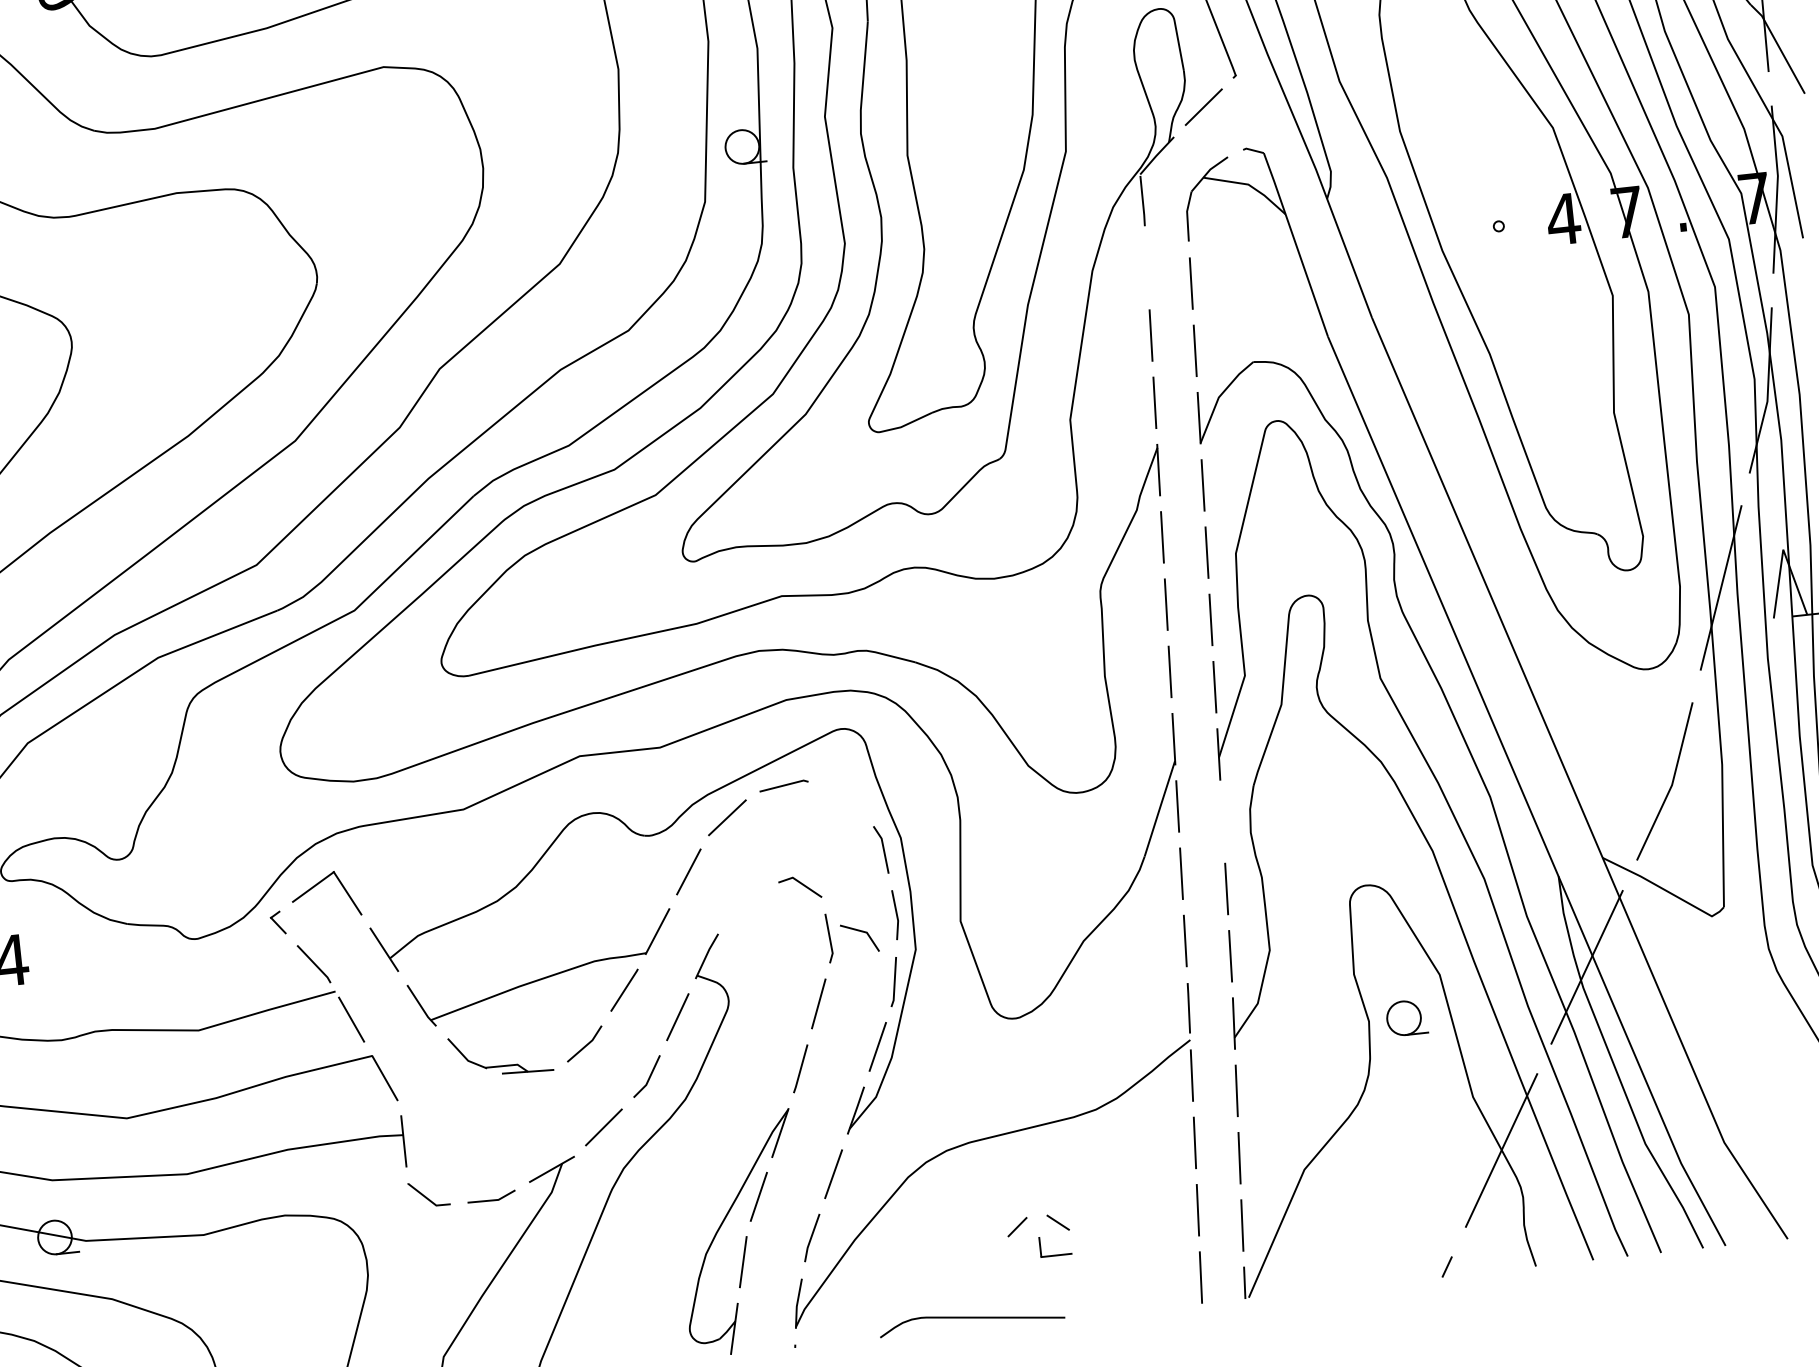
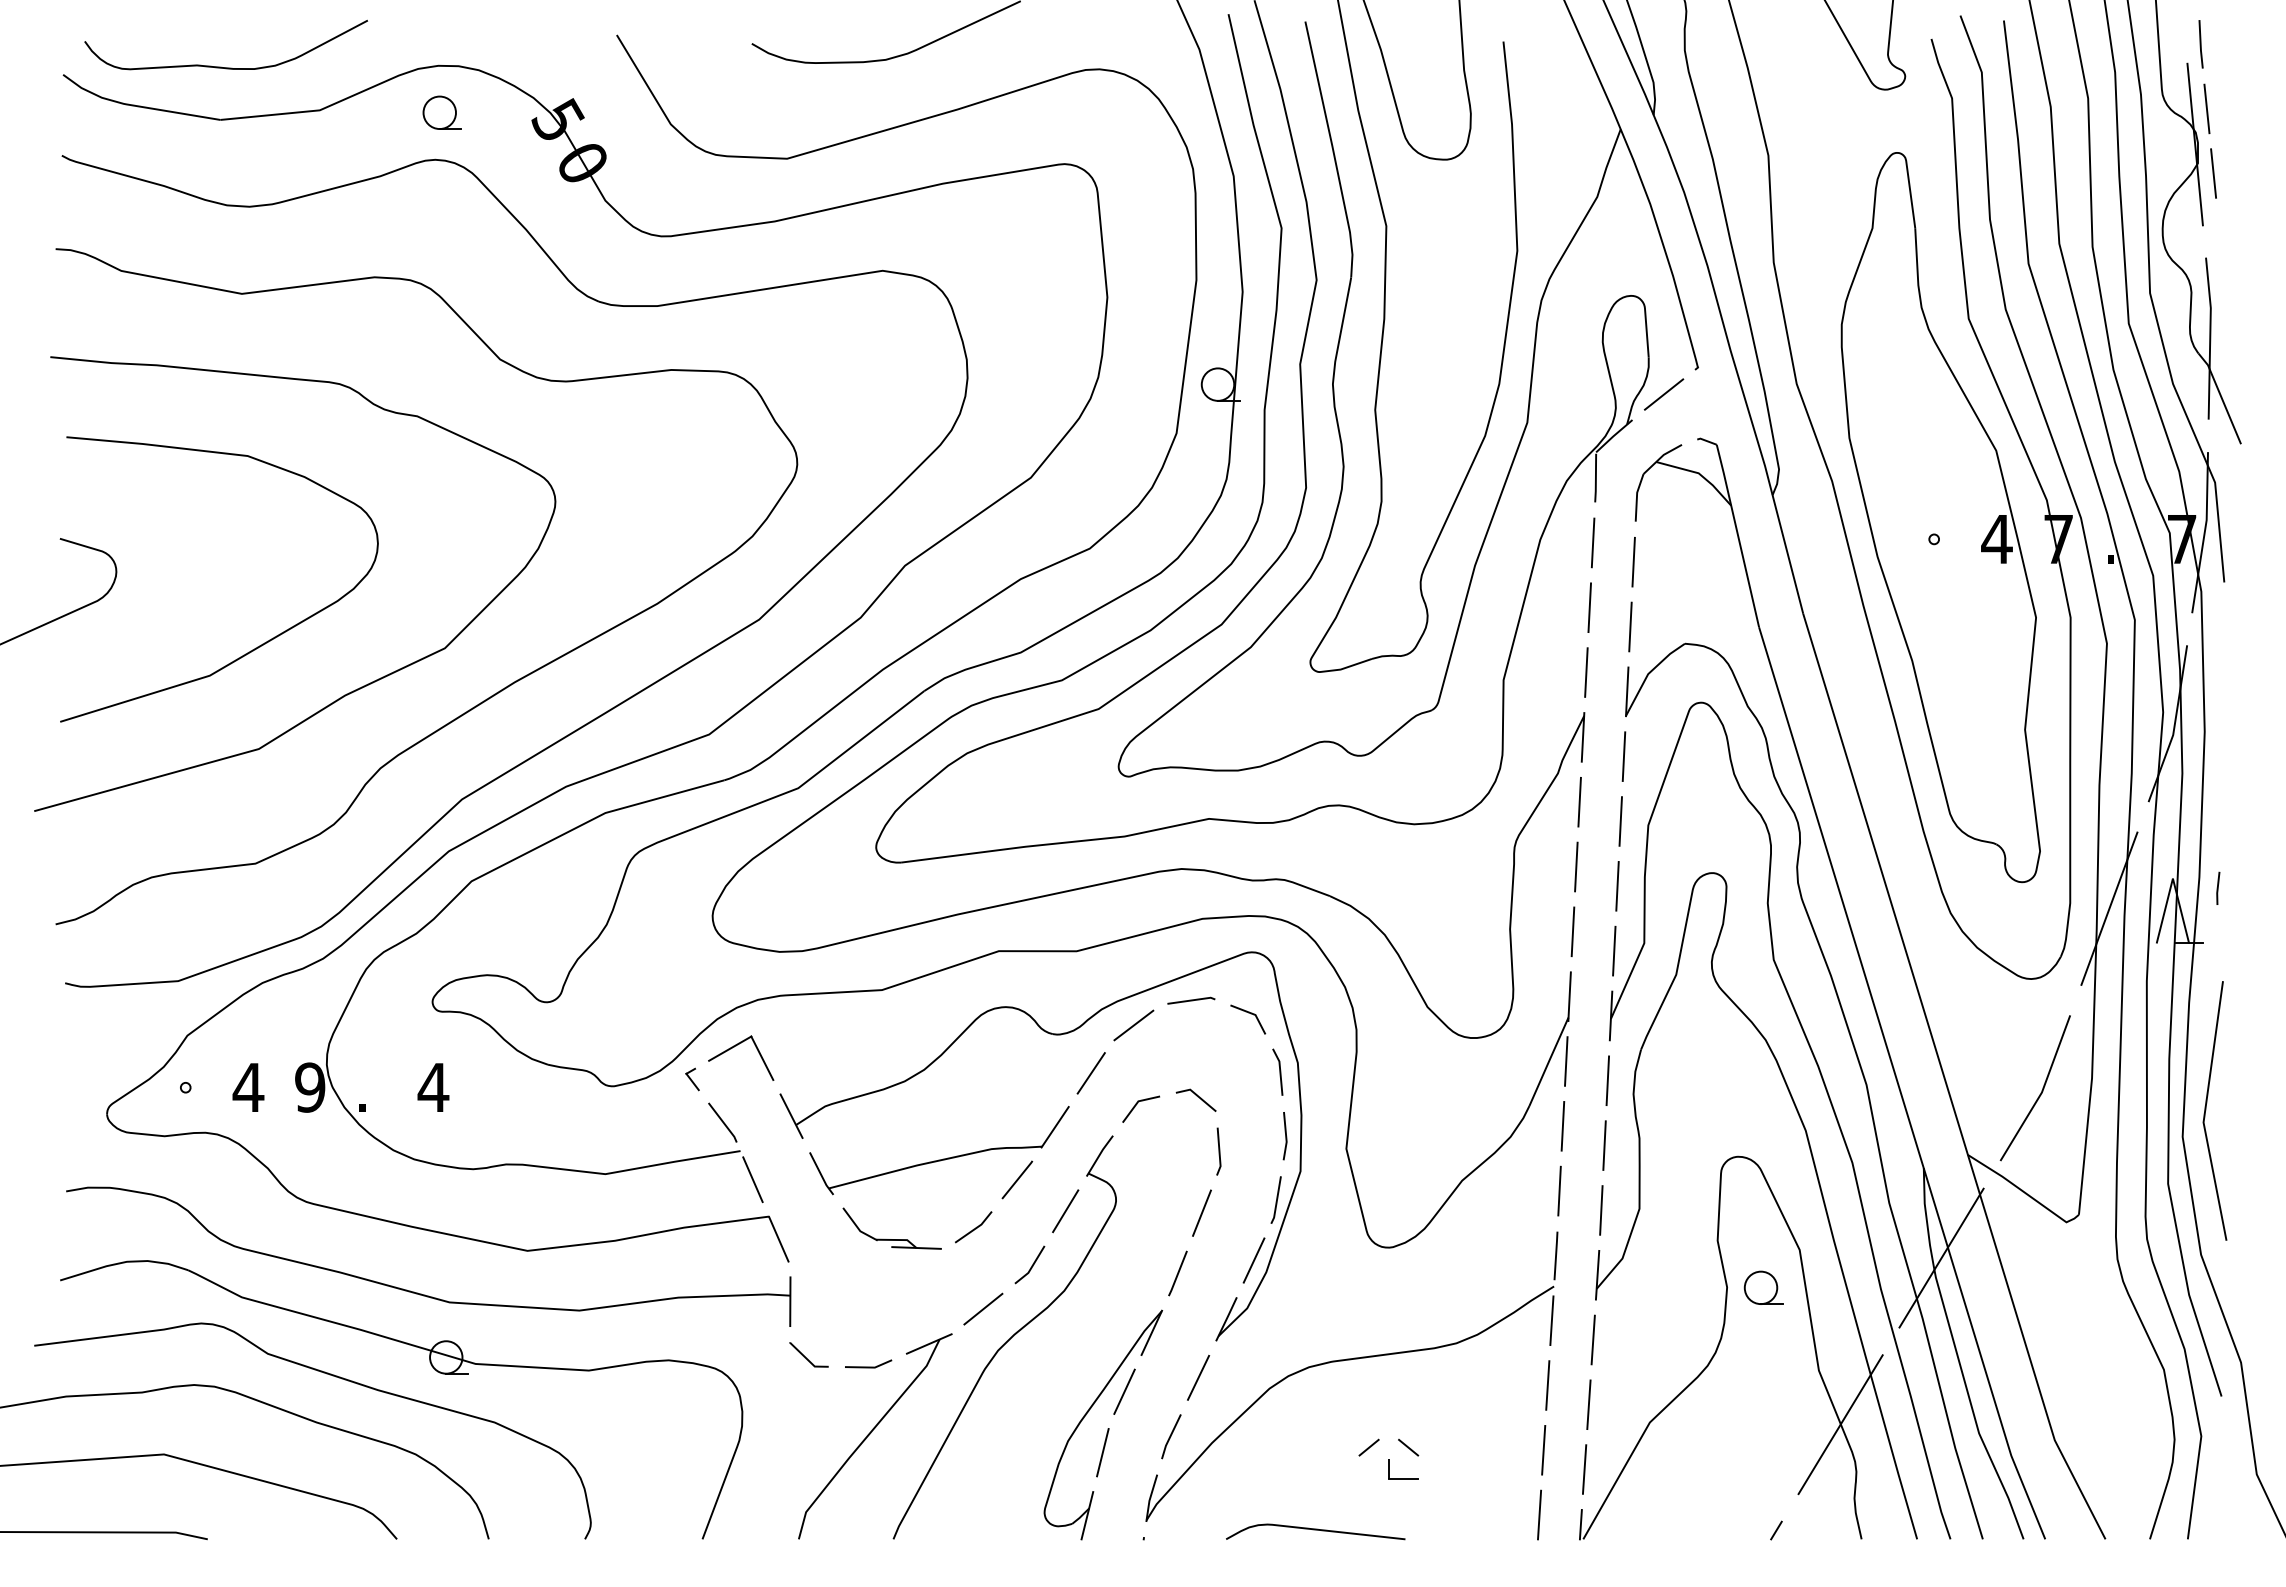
line: (1146, 267) -> (1592, 542), added
line: (1222, 821) -> (1607, 1080), added
line: (740, 898) -> (1137, 1104), added
line: (861, 932) -> (1250, 1014), moved

